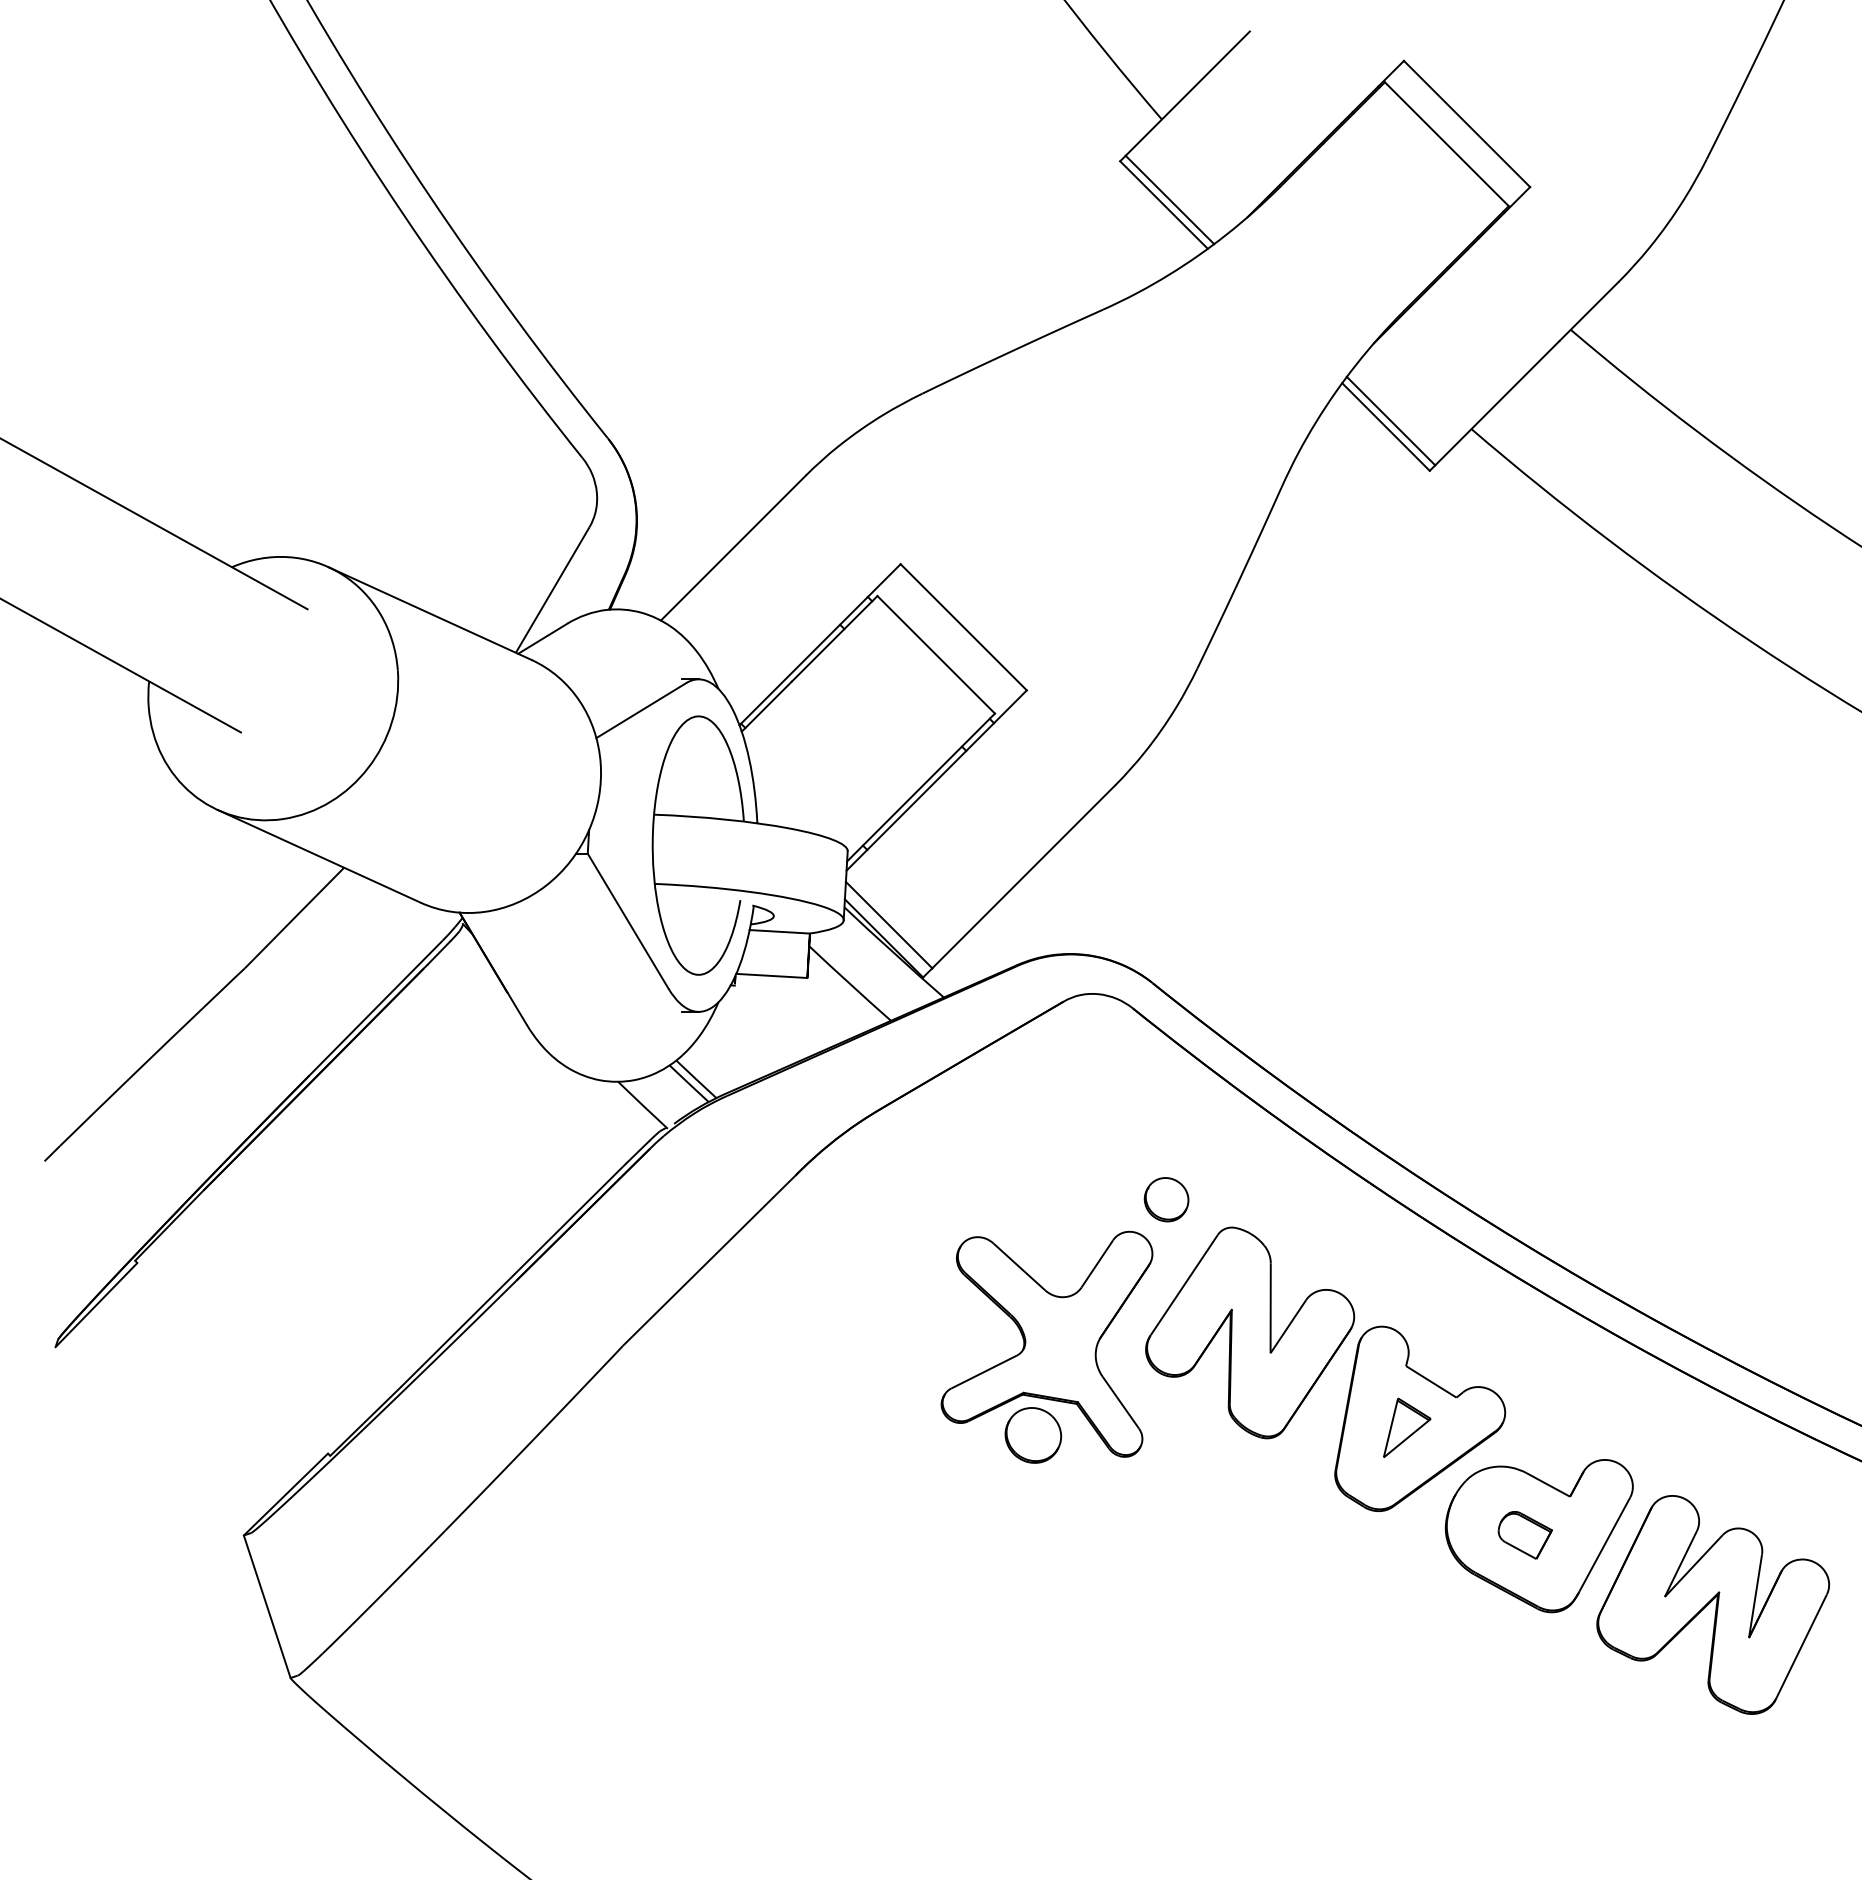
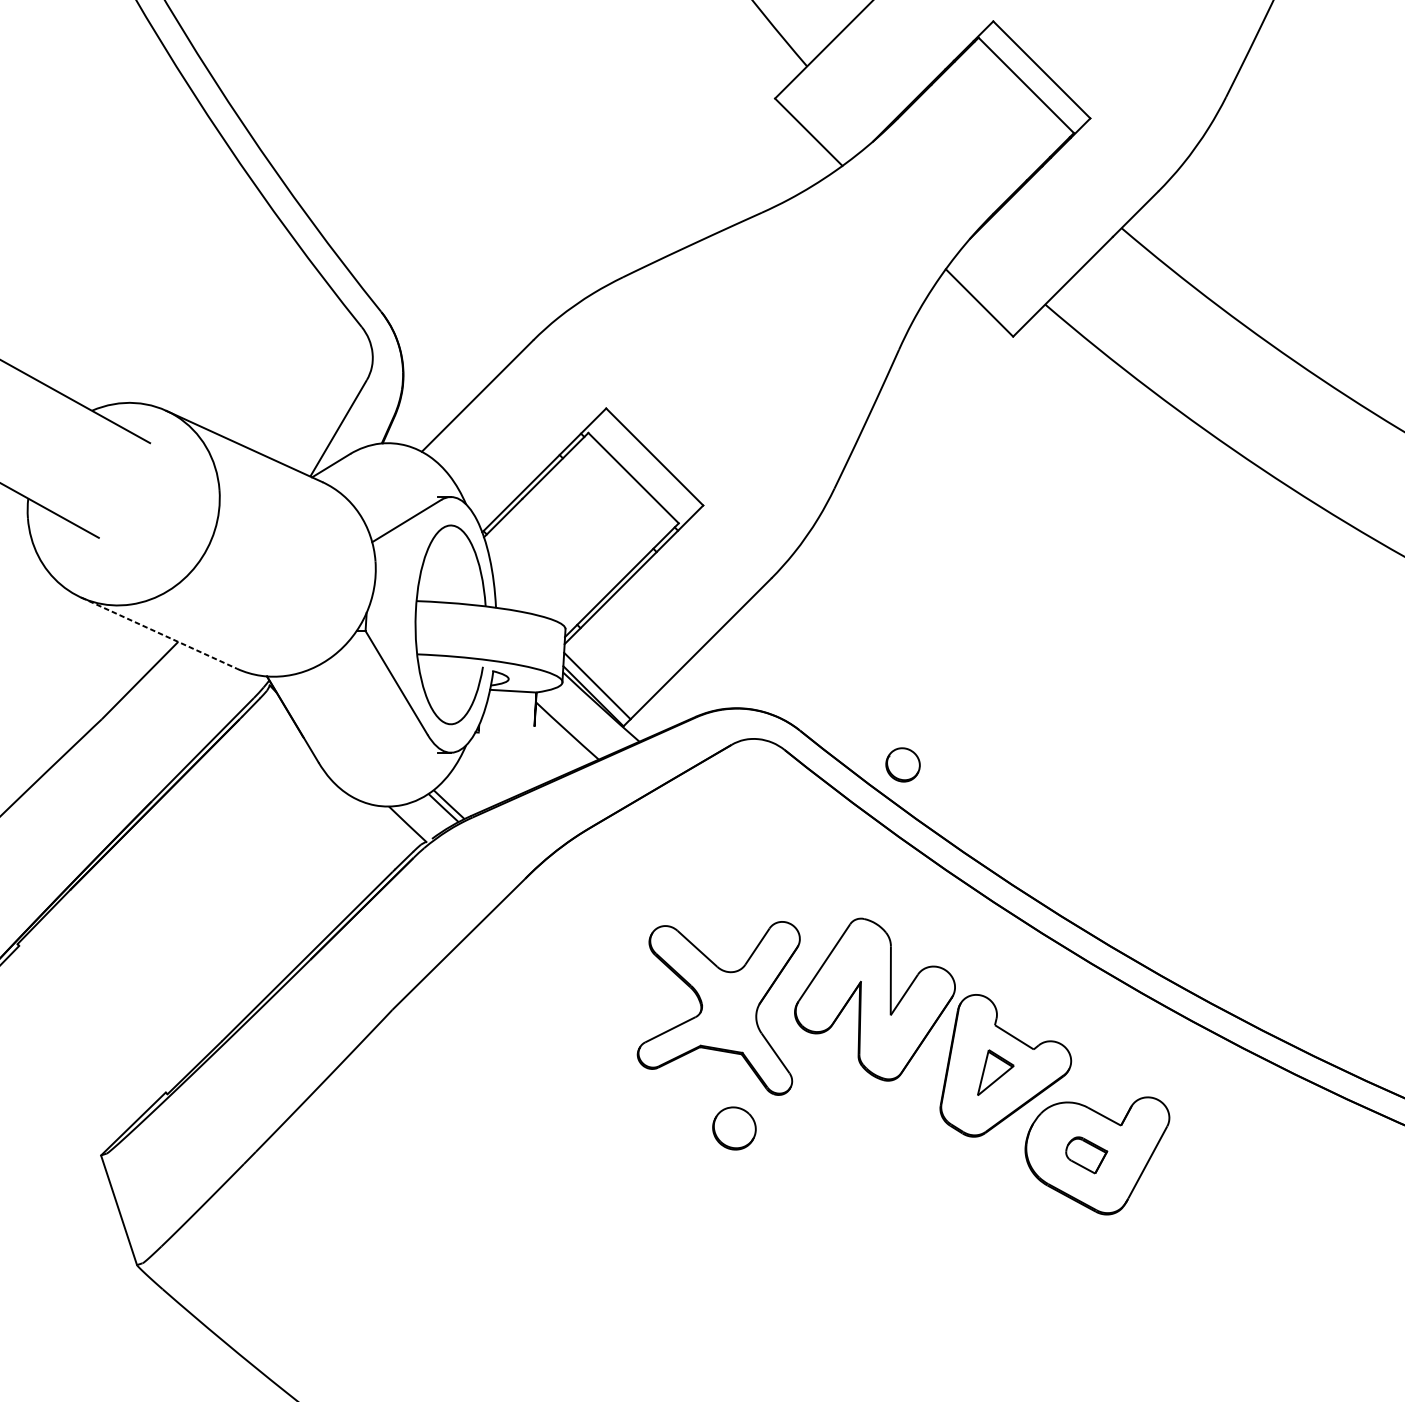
line: (1169, 199) -> (813, 127), removed
line: (1390, 420) -> (982, 297), removed
line: (319, 856) -> (159, 633), solid -> dashed
line: (771, 975) -> (506, 724), removed
part: (1166, 1199) -> (902, 764), moved
part: (1032, 1435) -> (733, 1128), moved
part: (1712, 1604) -> (1230, 1208), removed

